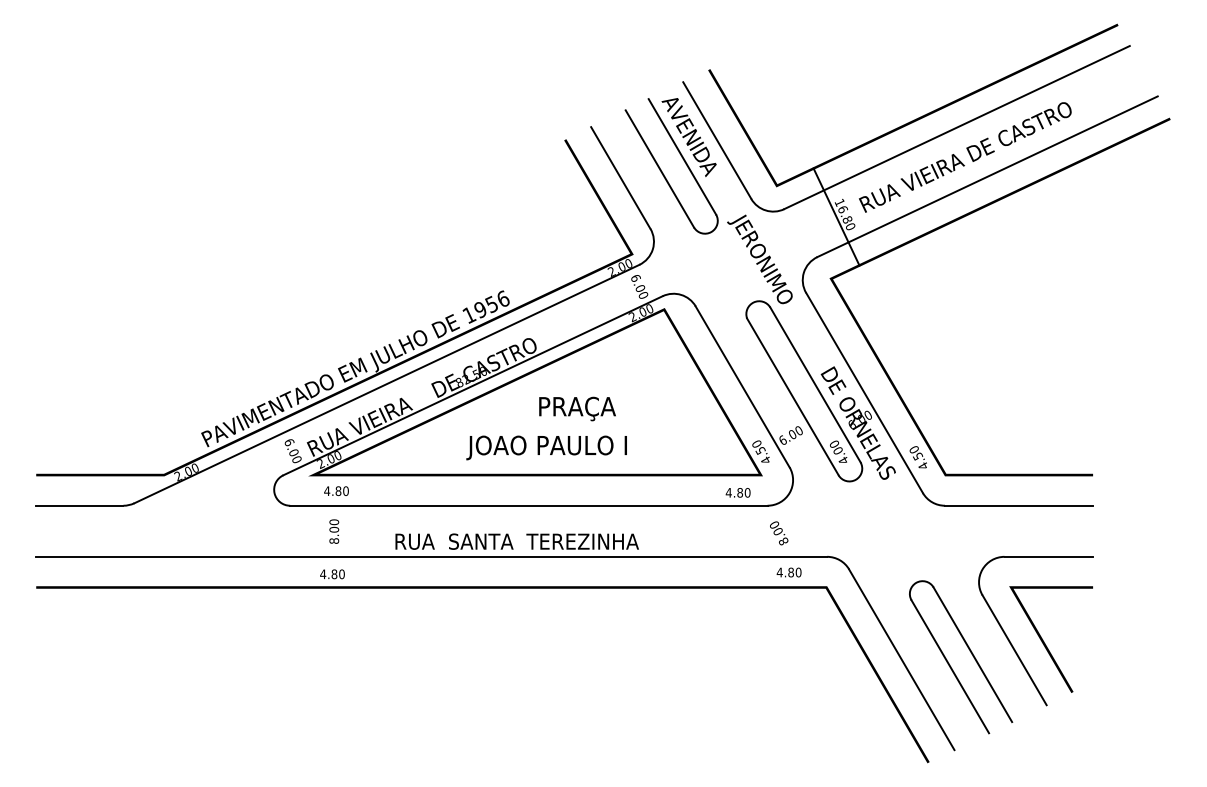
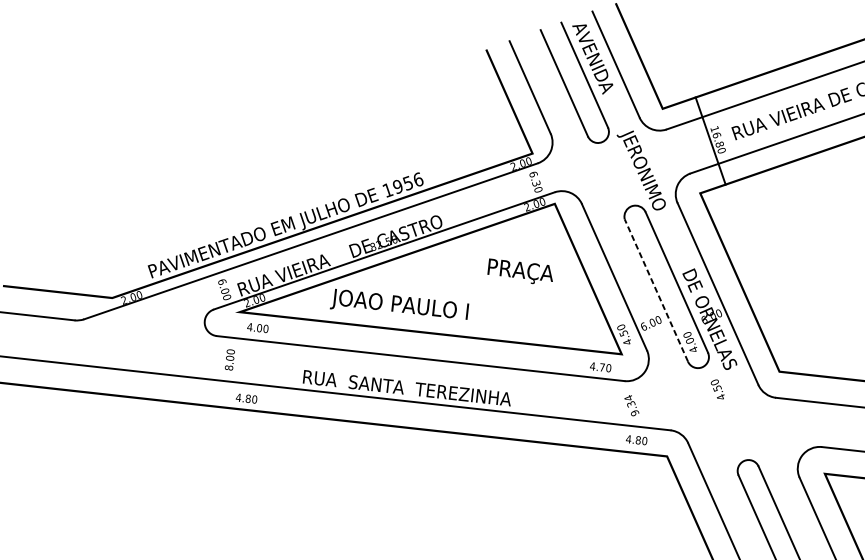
text: (639, 288) -> (535, 183), 6.00 -> 6.30
line: (792, 396) -> (656, 290), solid -> dashed
text: (577, 408) -> (520, 271), moved
text: (546, 447) -> (399, 305), moved
text: (917, 457) -> (716, 389), moved
text: (338, 490) -> (259, 327), 4.80 -> 4.00
text: (739, 492) -> (601, 367), 4.80 -> 4.70
text: (334, 531) -> (230, 359), moved
text: (778, 533) -> (631, 405), 8.00 -> 9.34

